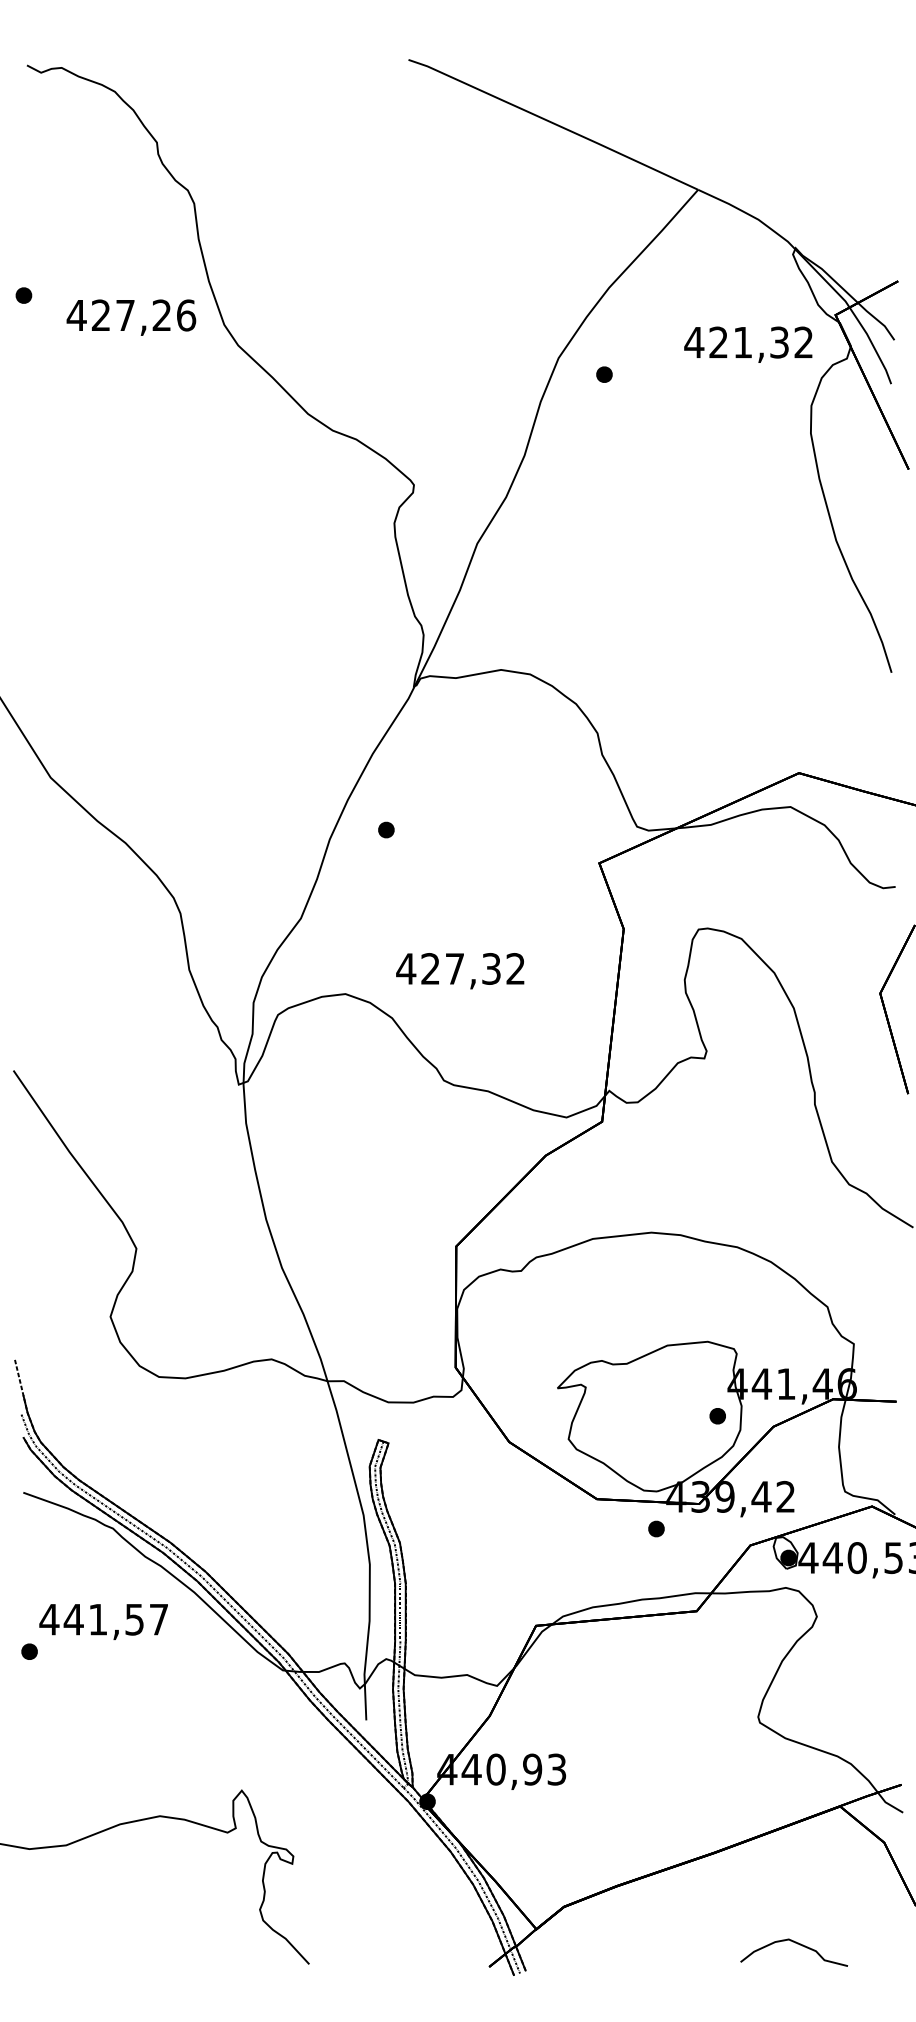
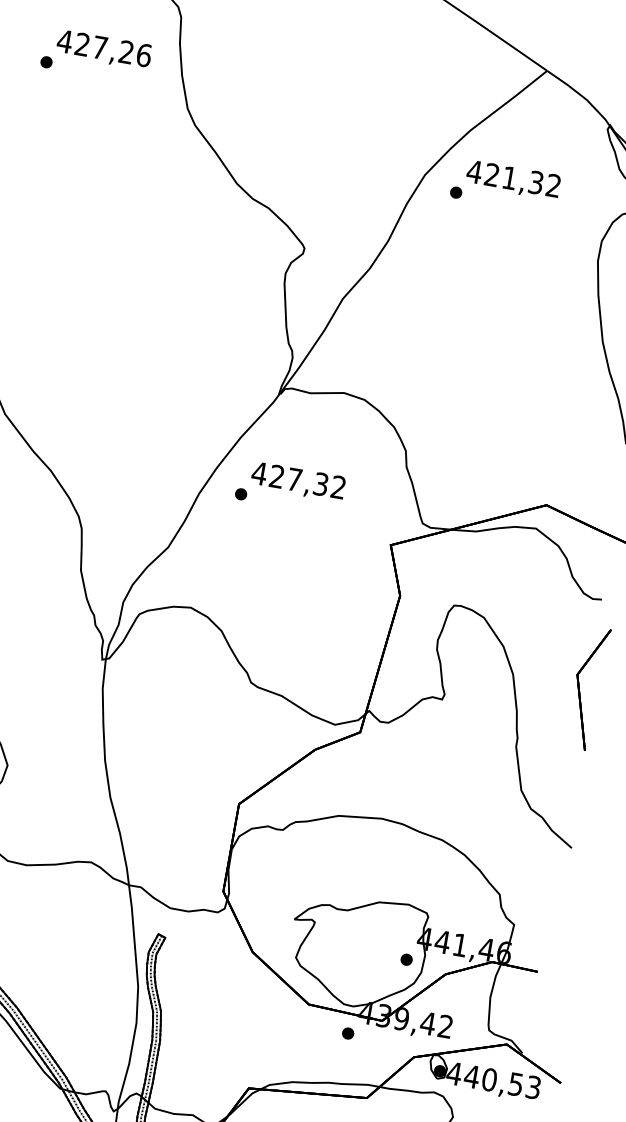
text: (131, 317) -> (104, 49), moved
text: (748, 344) -> (513, 180), moved
text: (460, 971) -> (298, 482), moved

